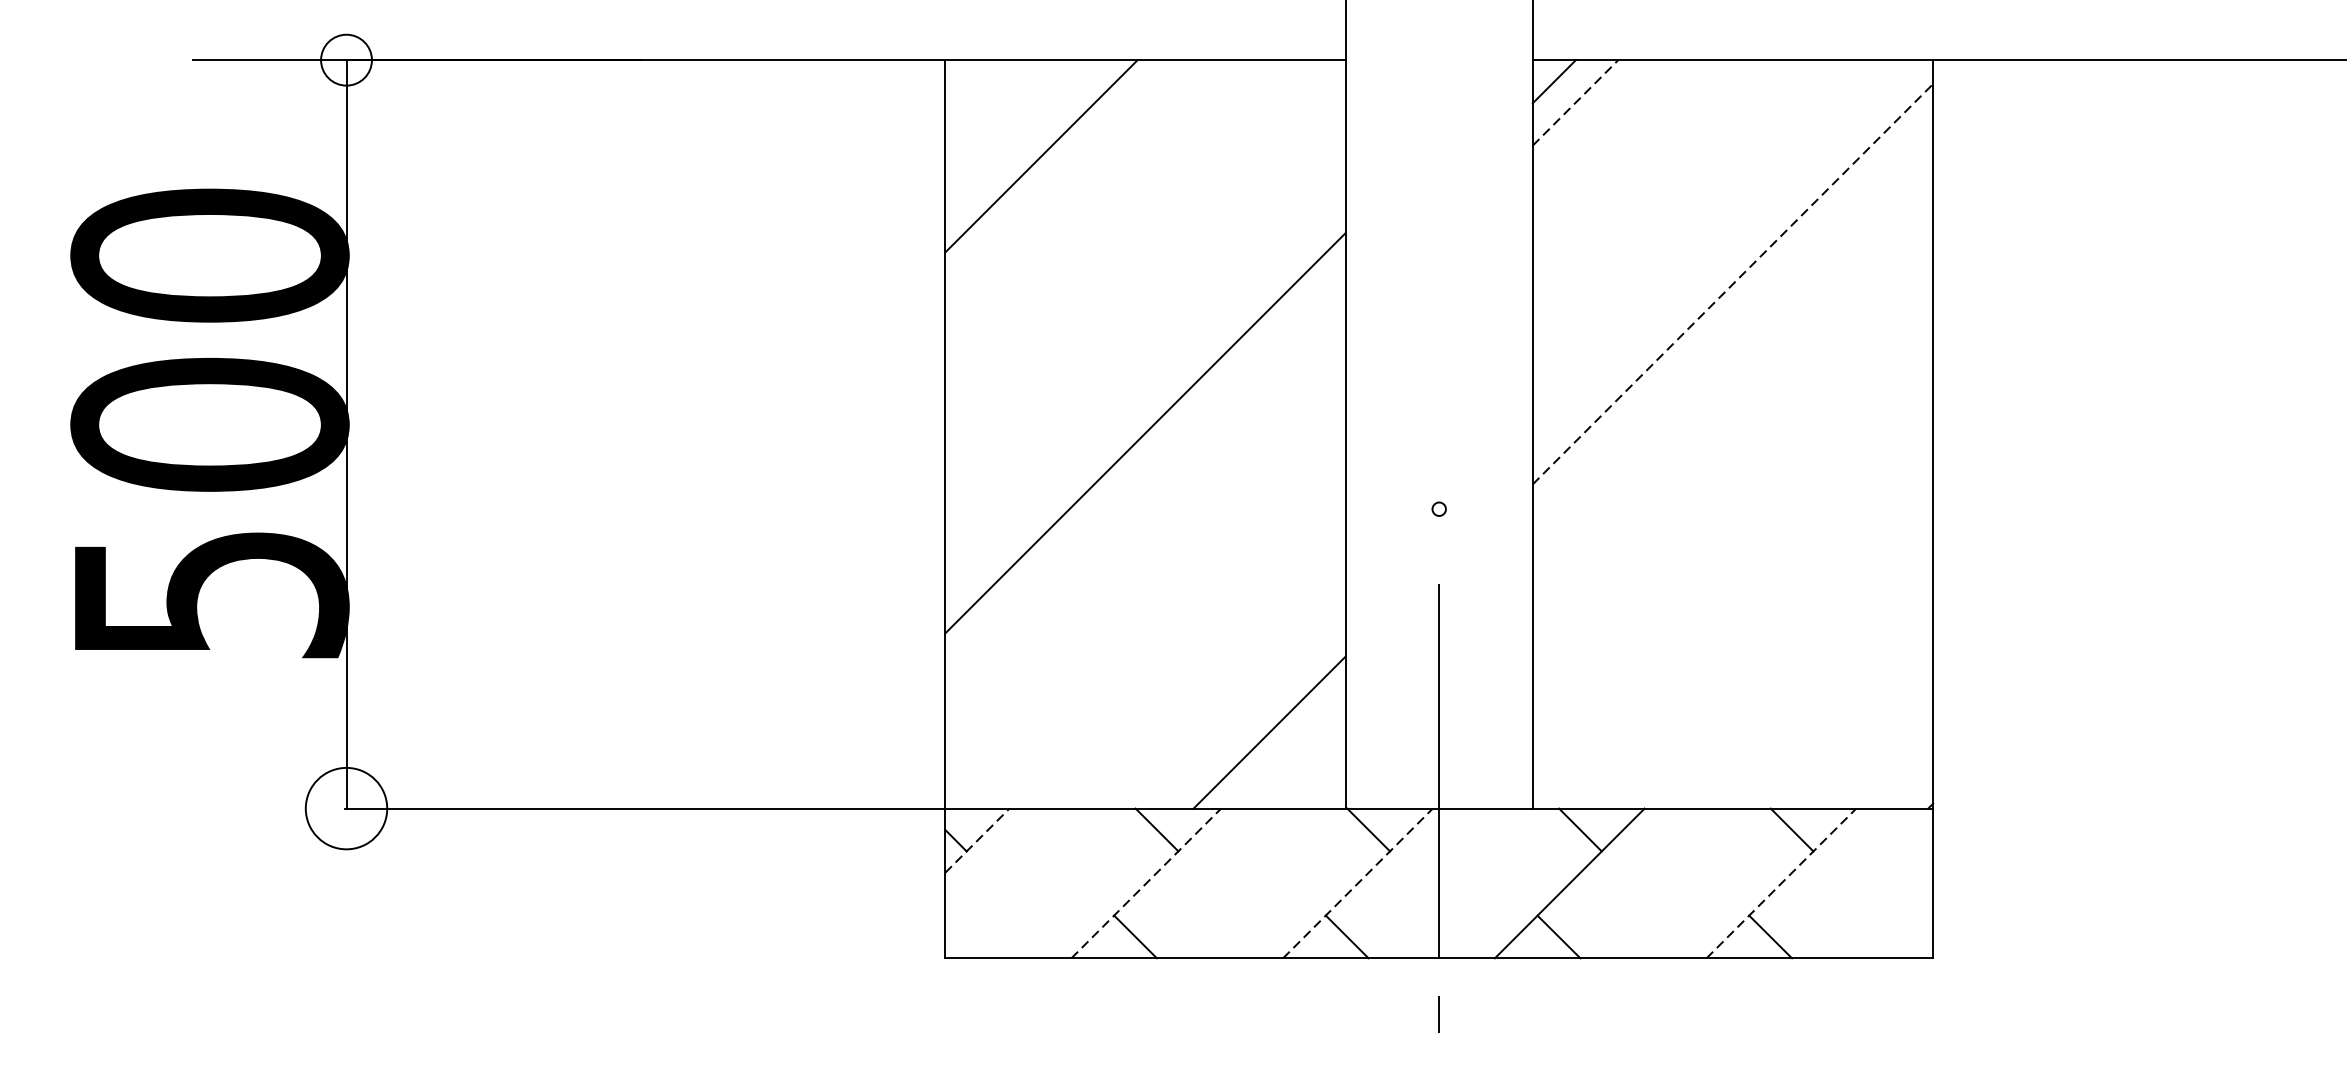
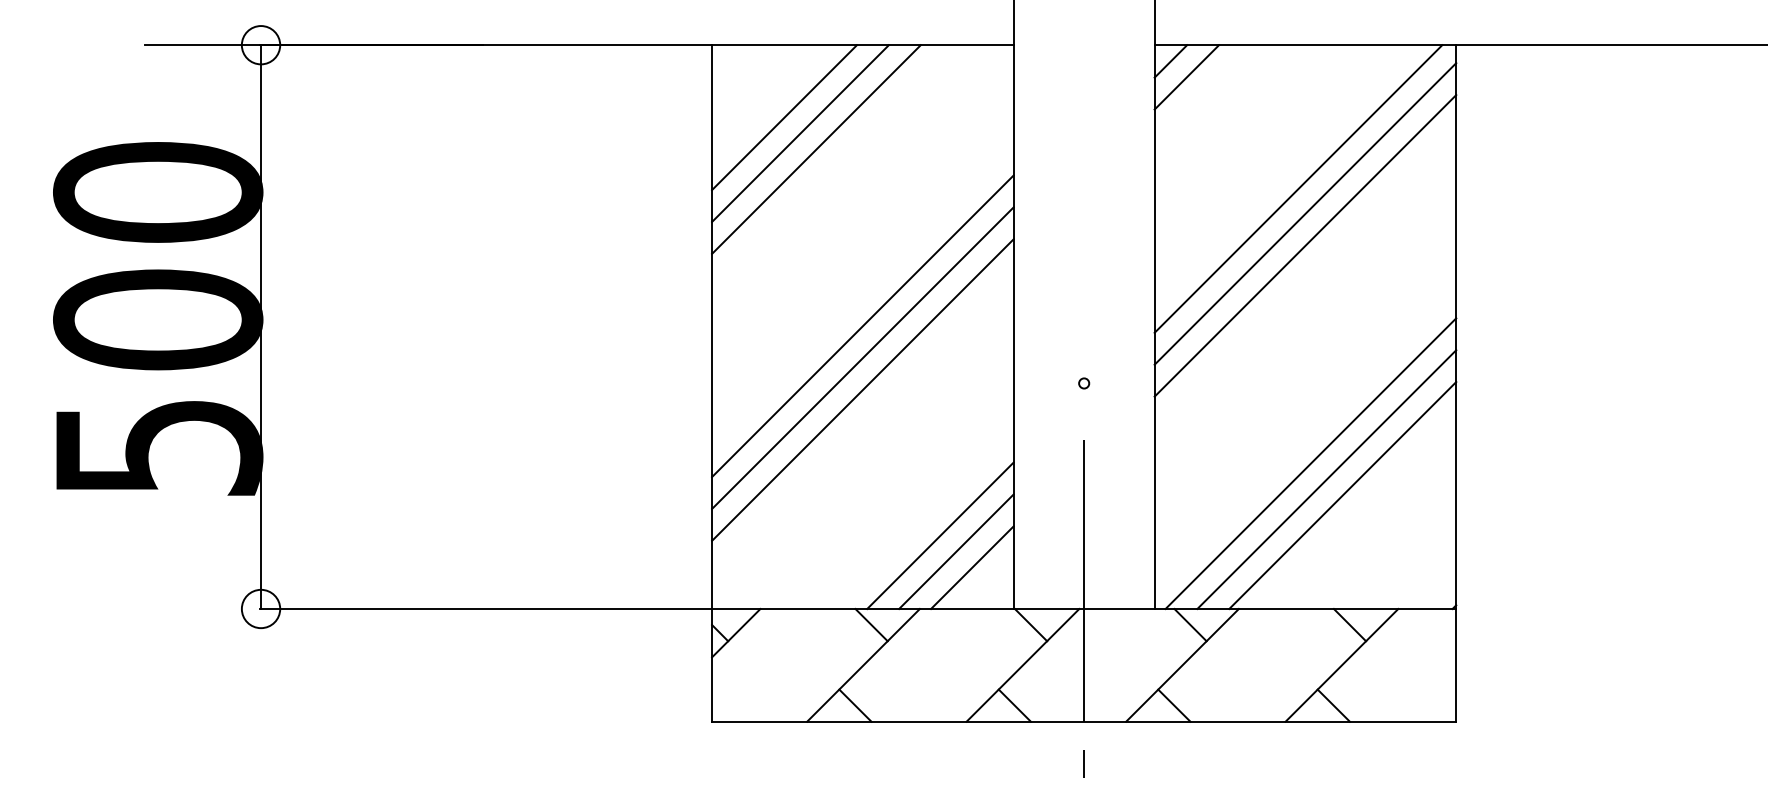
line: (1575, 103) -> (1186, 77), dashed -> solid
line: (1062, 177) -> (800, 133), added
line: (1083, 198) -> (816, 149), added
line: (1723, 250) -> (1298, 188), added
line: (1733, 283) -> (1305, 213), dashed -> solid
line: (1733, 326) -> (1305, 245), added
line: (1144, 474) -> (862, 357), added
line: (1144, 517) -> (862, 389), added
line: (1739, 615) -> (1310, 463), added
line: (1760, 636) -> (1326, 479), added
line: (1782, 657) -> (1342, 495), added
line: (1248, 711) -> (940, 535), added
line: (1290, 753) -> (972, 567), added
circle: (345, 807) -> (260, 608), size x0.62
line: (977, 839) -> (736, 632), dashed -> solid
line: (1146, 883) -> (863, 665), dashed -> solid
line: (1357, 883) -> (1022, 665), dashed -> solid
line: (1780, 883) -> (1341, 665), dashed -> solid

